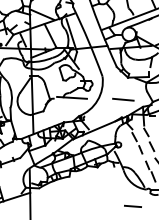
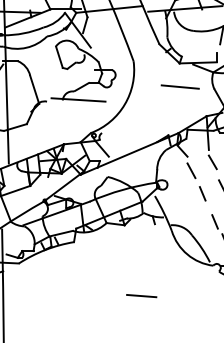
line: (123, 99) -> (180, 86), moved
line: (132, 205) -> (140, 294), moved

